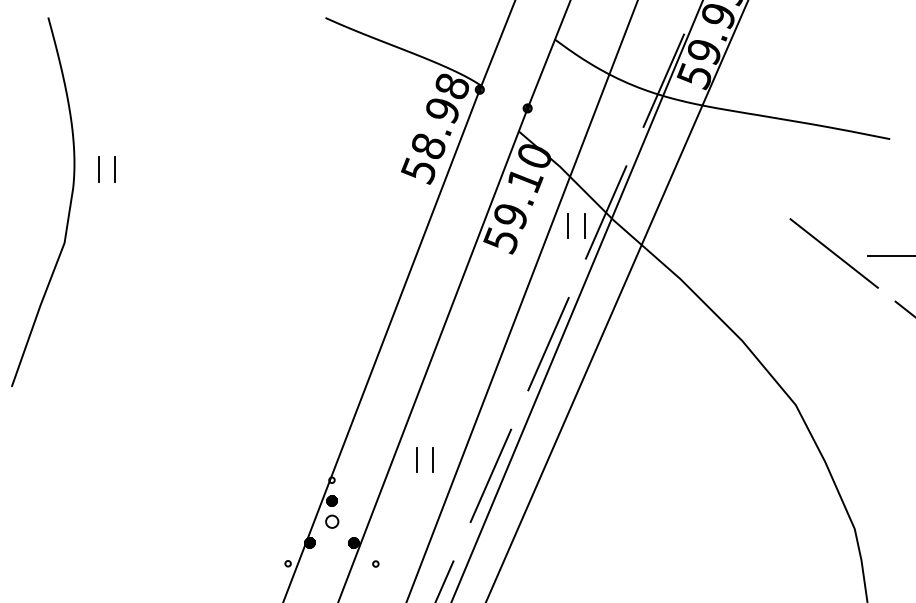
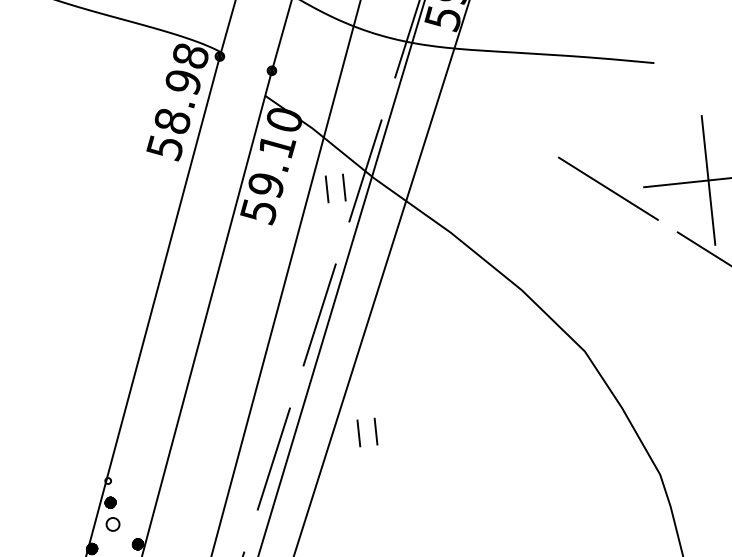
part: (417, 459) -> (359, 432), moved

